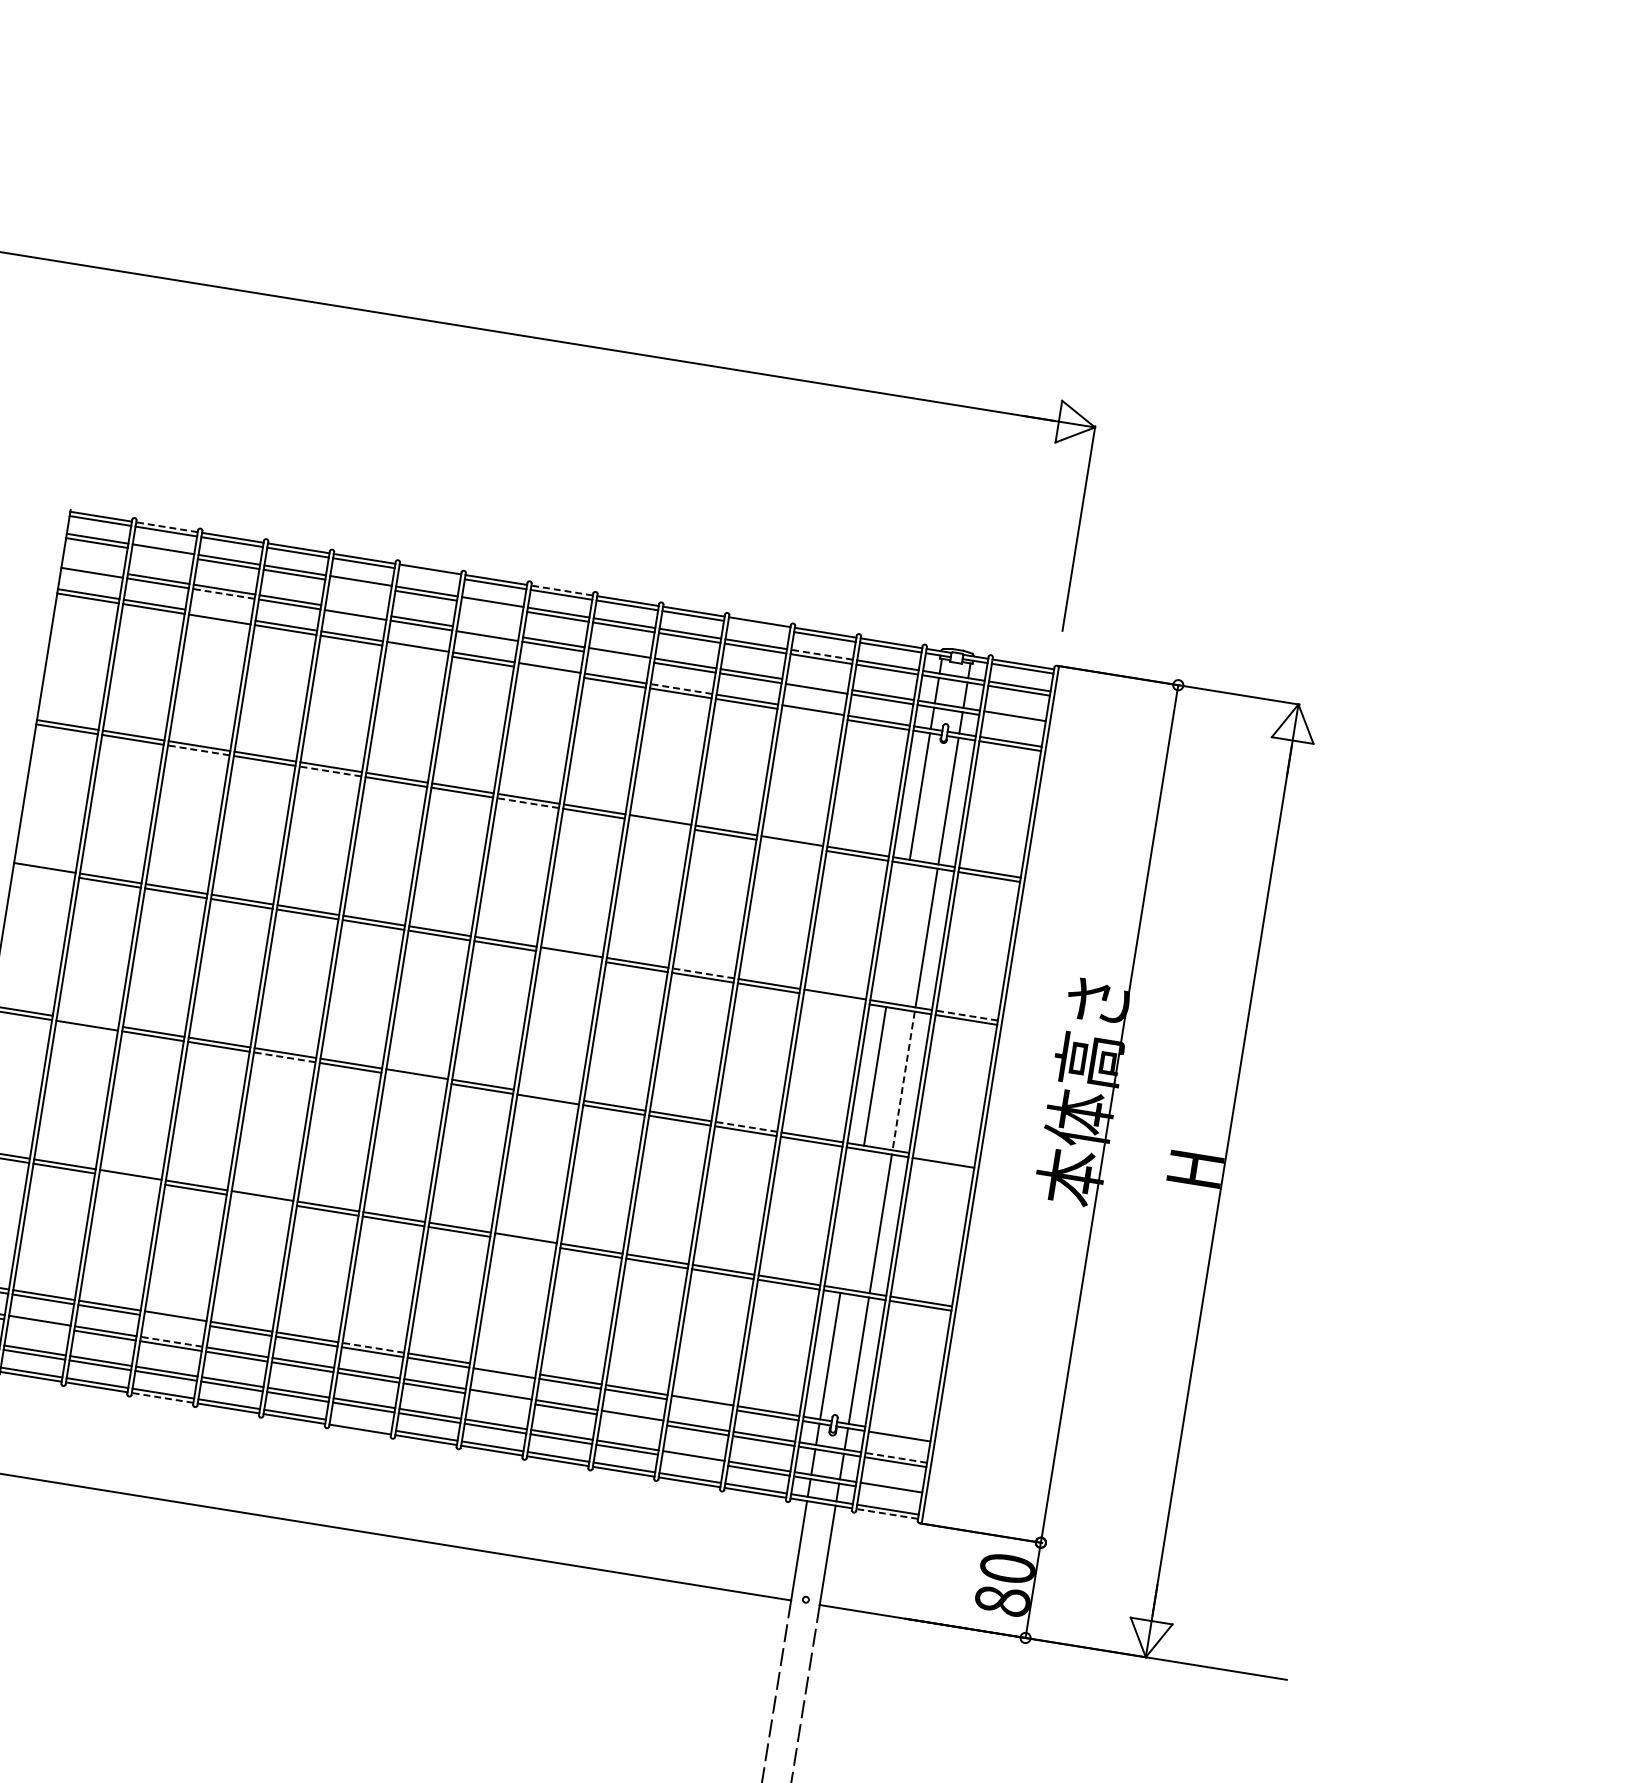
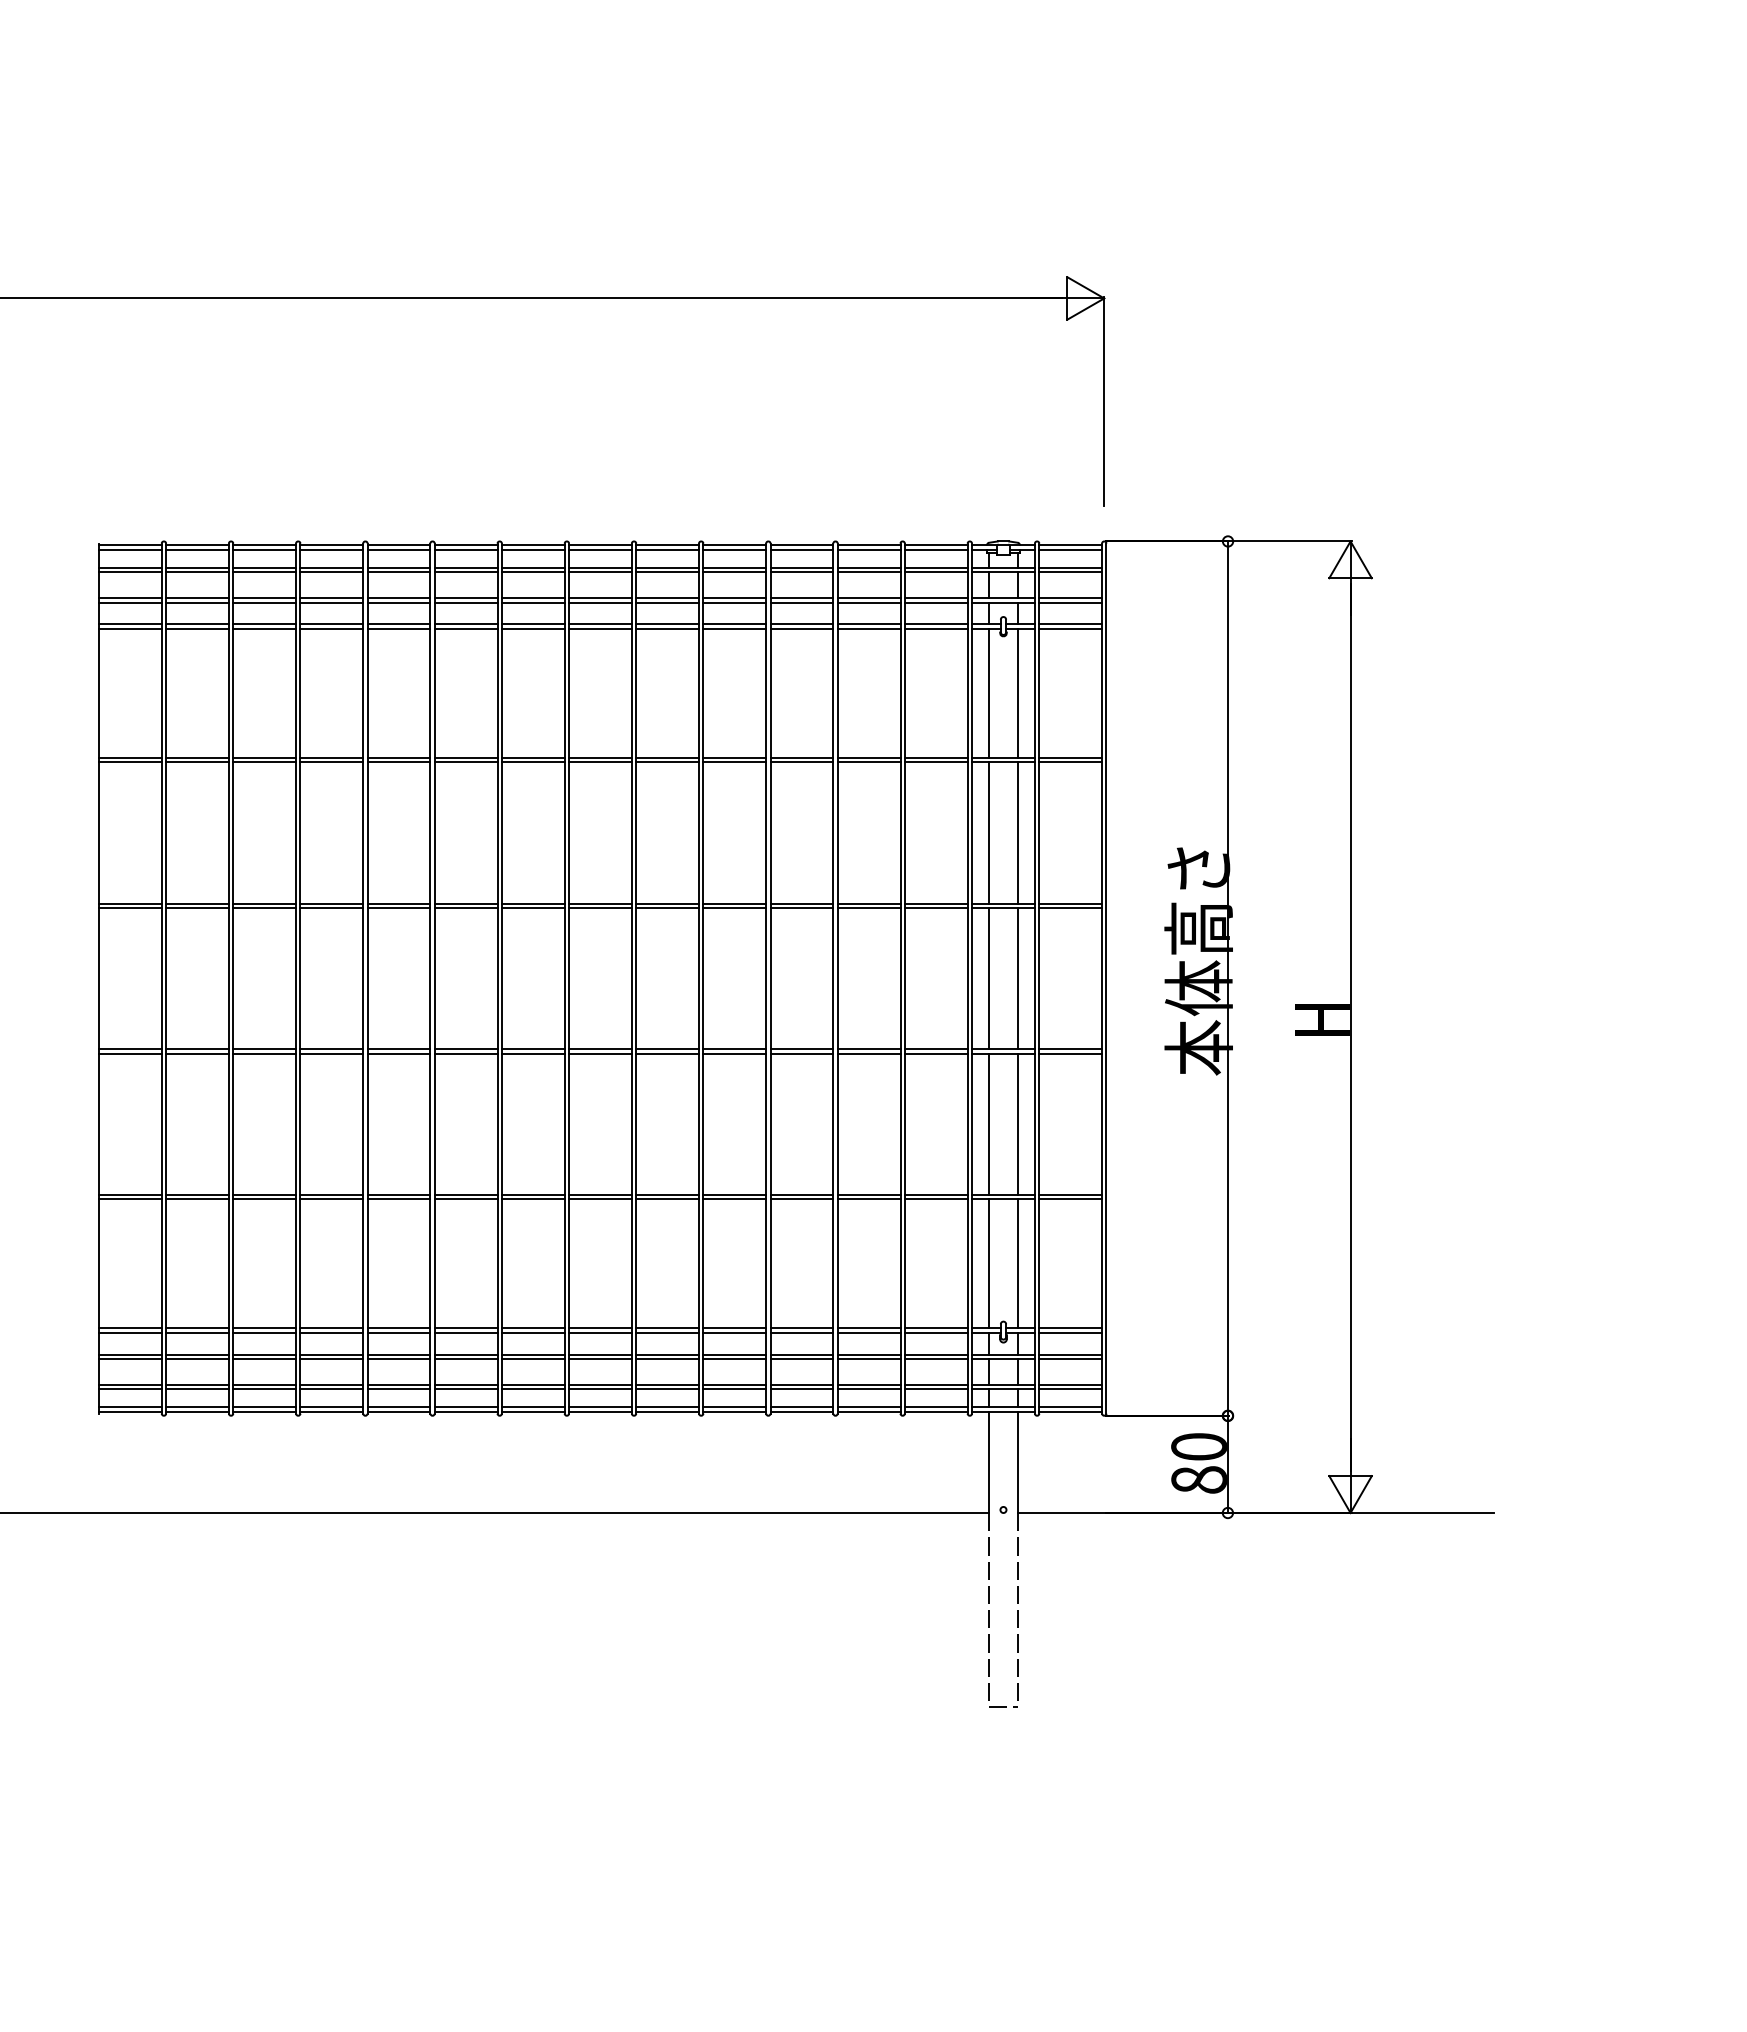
line: (167, 527) -> (197, 545), dashed -> solid
line: (162, 553) -> (197, 572), added
line: (91, 568) -> (129, 598), added
line: (429, 573) -> (465, 549), added
line: (359, 585) -> (398, 572), added
line: (561, 590) -> (599, 545), dashed -> solid
line: (223, 593) -> (264, 602), dashed -> solid
line: (491, 606) -> (532, 572), added
line: (355, 610) -> (398, 598), added
line: (220, 615) -> (264, 624), added
line: (758, 626) -> (801, 549), added
line: (487, 631) -> (532, 598), added
line: (416, 650) -> (465, 628), added
line: (821, 654) -> (868, 567), dashed -> solid
line: (618, 657) -> (667, 602), added
line: (549, 671) -> (600, 628), added
line: (816, 684) -> (868, 598), added
line: (681, 689) -> (734, 624), dashed -> solid
line: (812, 714) -> (868, 628), added
line: (1014, 720) -> (1070, 602), added
line: (198, 750) -> (264, 762), dashed -> solid
line: (330, 771) -> (398, 762), dashed -> solid
line: (527, 803) -> (599, 762), dashed -> solid
line: (659, 824) -> (734, 762), added
line: (790, 845) -> (868, 762), added
line: (43, 871) -> (129, 907), added
line: (897, 932) -> (988, 832), added
line: (571, 956) -> (667, 907), added
line: (703, 973) -> (801, 903), dashed -> solid
line: (833, 998) -> (935, 907), added
line: (966, 1015) -> (1070, 903), dashed -> solid
line: (87, 1021) -> (197, 1049), added
line: (284, 1057) -> (398, 1053), dashed -> solid
line: (415, 1078) -> (532, 1053), added
line: (904, 1080) -> (1018, 978), dashed -> solid
line: (548, 1095) -> (667, 1049), added
line: (745, 1126) -> (868, 1049), dashed -> solid
line: (943, 1158) -> (1070, 1049), added
line: (129, 1179) -> (264, 1199), added
line: (261, 1200) -> (398, 1199), added
line: (851, 1219) -> (988, 1124), added
line: (525, 1242) -> (667, 1199), added
line: (174, 1320) -> (331, 1332), added
line: (39, 1324) -> (197, 1358), added
line: (171, 1341) -> (331, 1354), dashed -> solid
line: (372, 1347) -> (532, 1328), dashed -> solid
line: (504, 1369) -> (667, 1328), added
line: (162, 1397) -> (331, 1411), dashed -> solid
line: (500, 1398) -> (667, 1358), added
line: (701, 1404) -> (868, 1332), added
line: (631, 1419) -> (801, 1358), added
line: (360, 1425) -> (532, 1407), added
line: (900, 1432) -> (1070, 1328), added
line: (896, 1457) -> (1070, 1354), dashed -> solid
line: (692, 1460) -> (868, 1389), added
line: (890, 1492) -> (1070, 1389), added
line: (887, 1513) -> (1070, 1411), dashed -> solid

